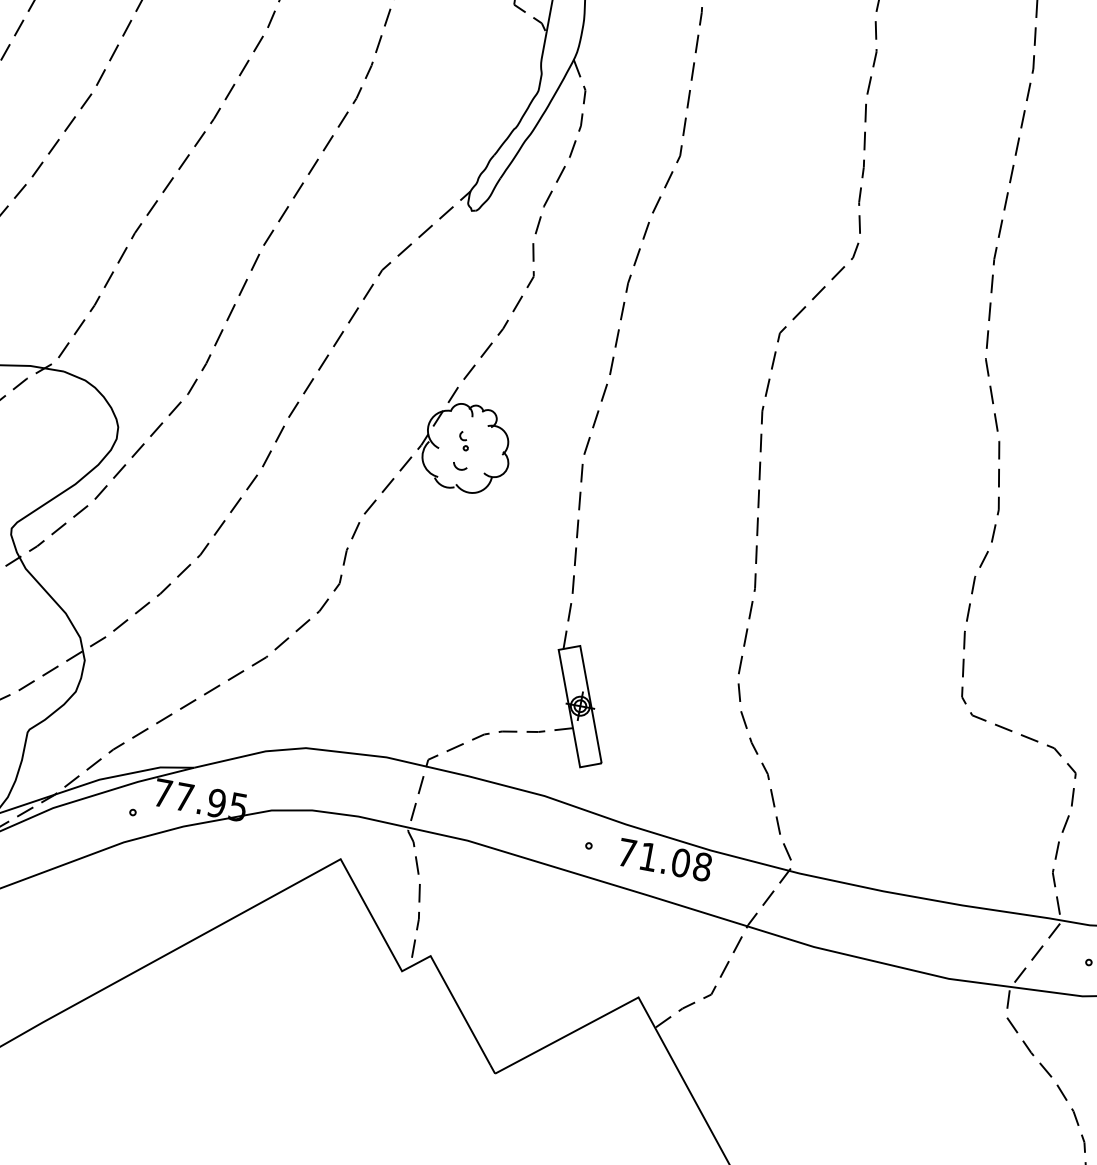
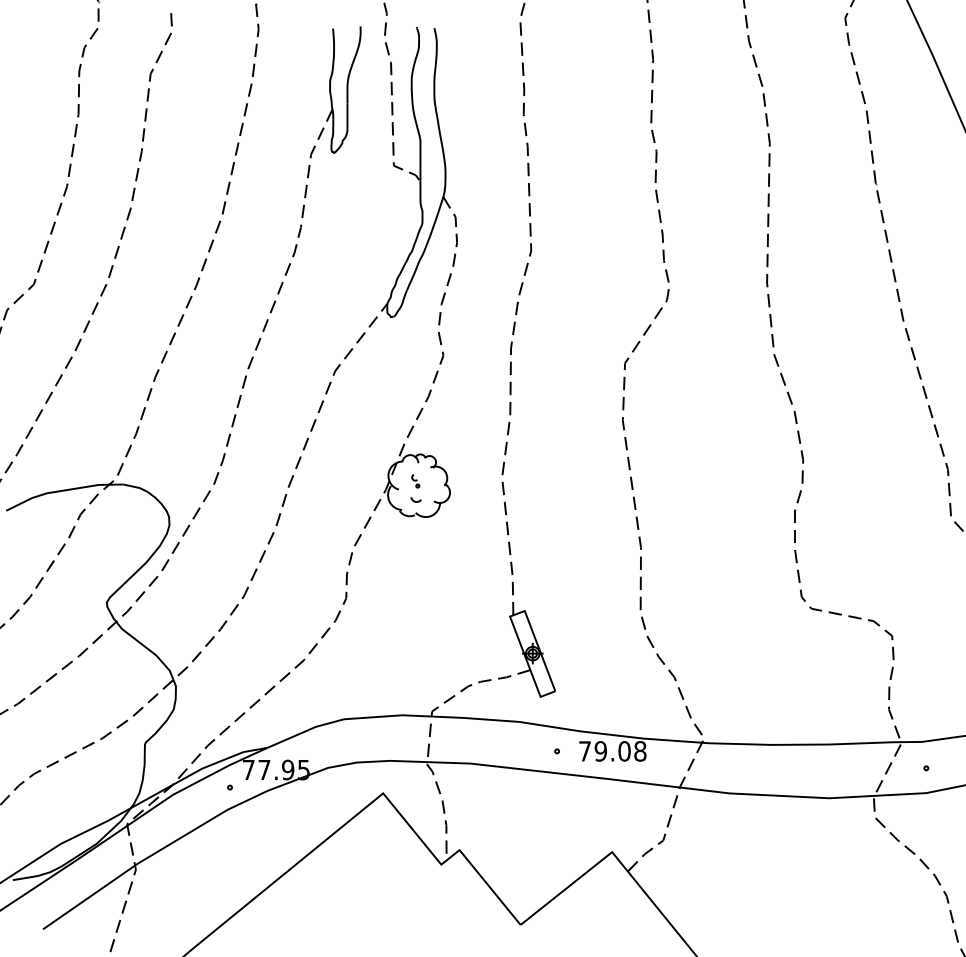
text: (648, 857) -> (600, 751), 71.08 -> 79.08

